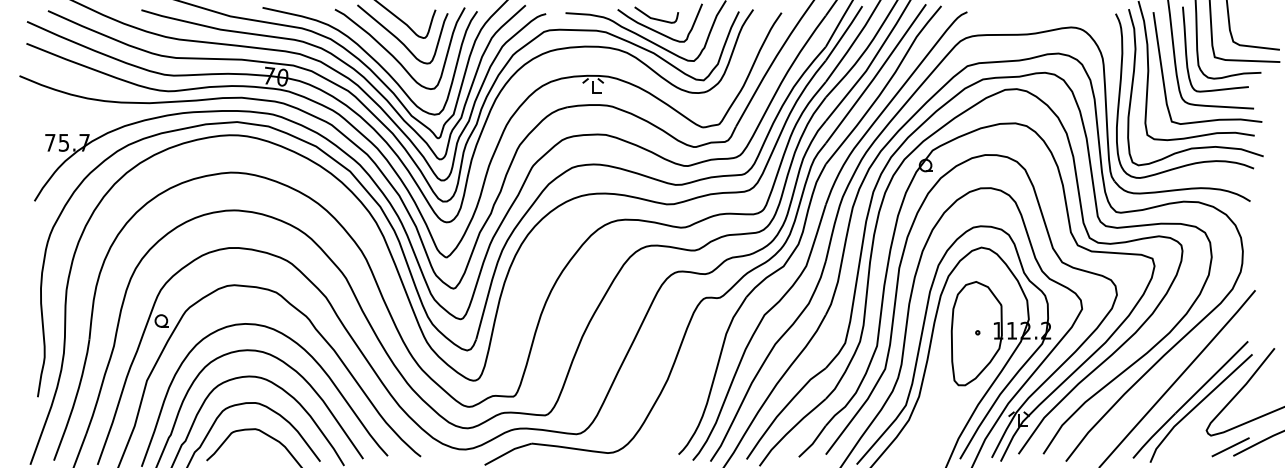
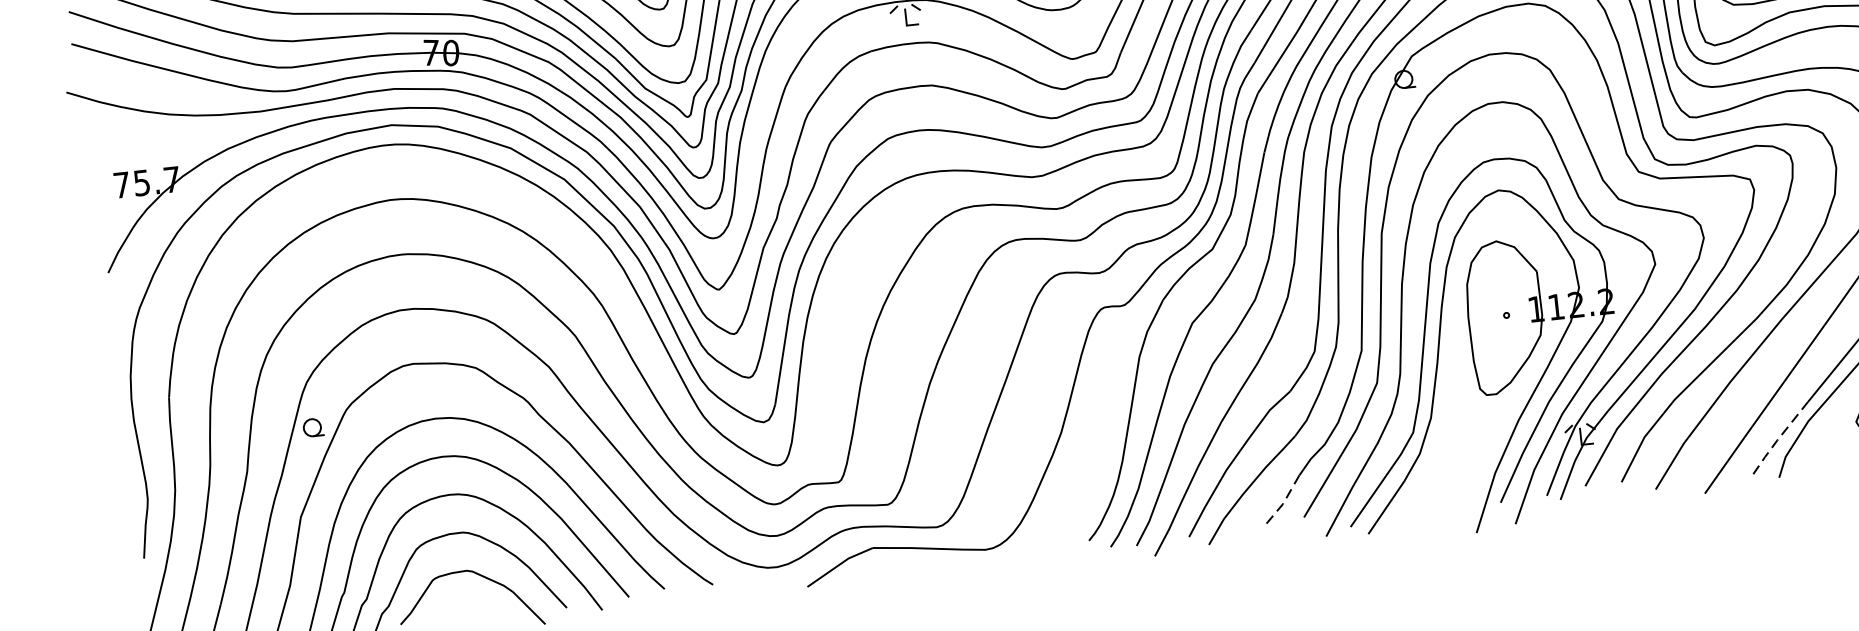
line: (1152, 436) -> (1778, 439), solid -> dashed
line: (813, 442) -> (1284, 501), solid -> dashed

